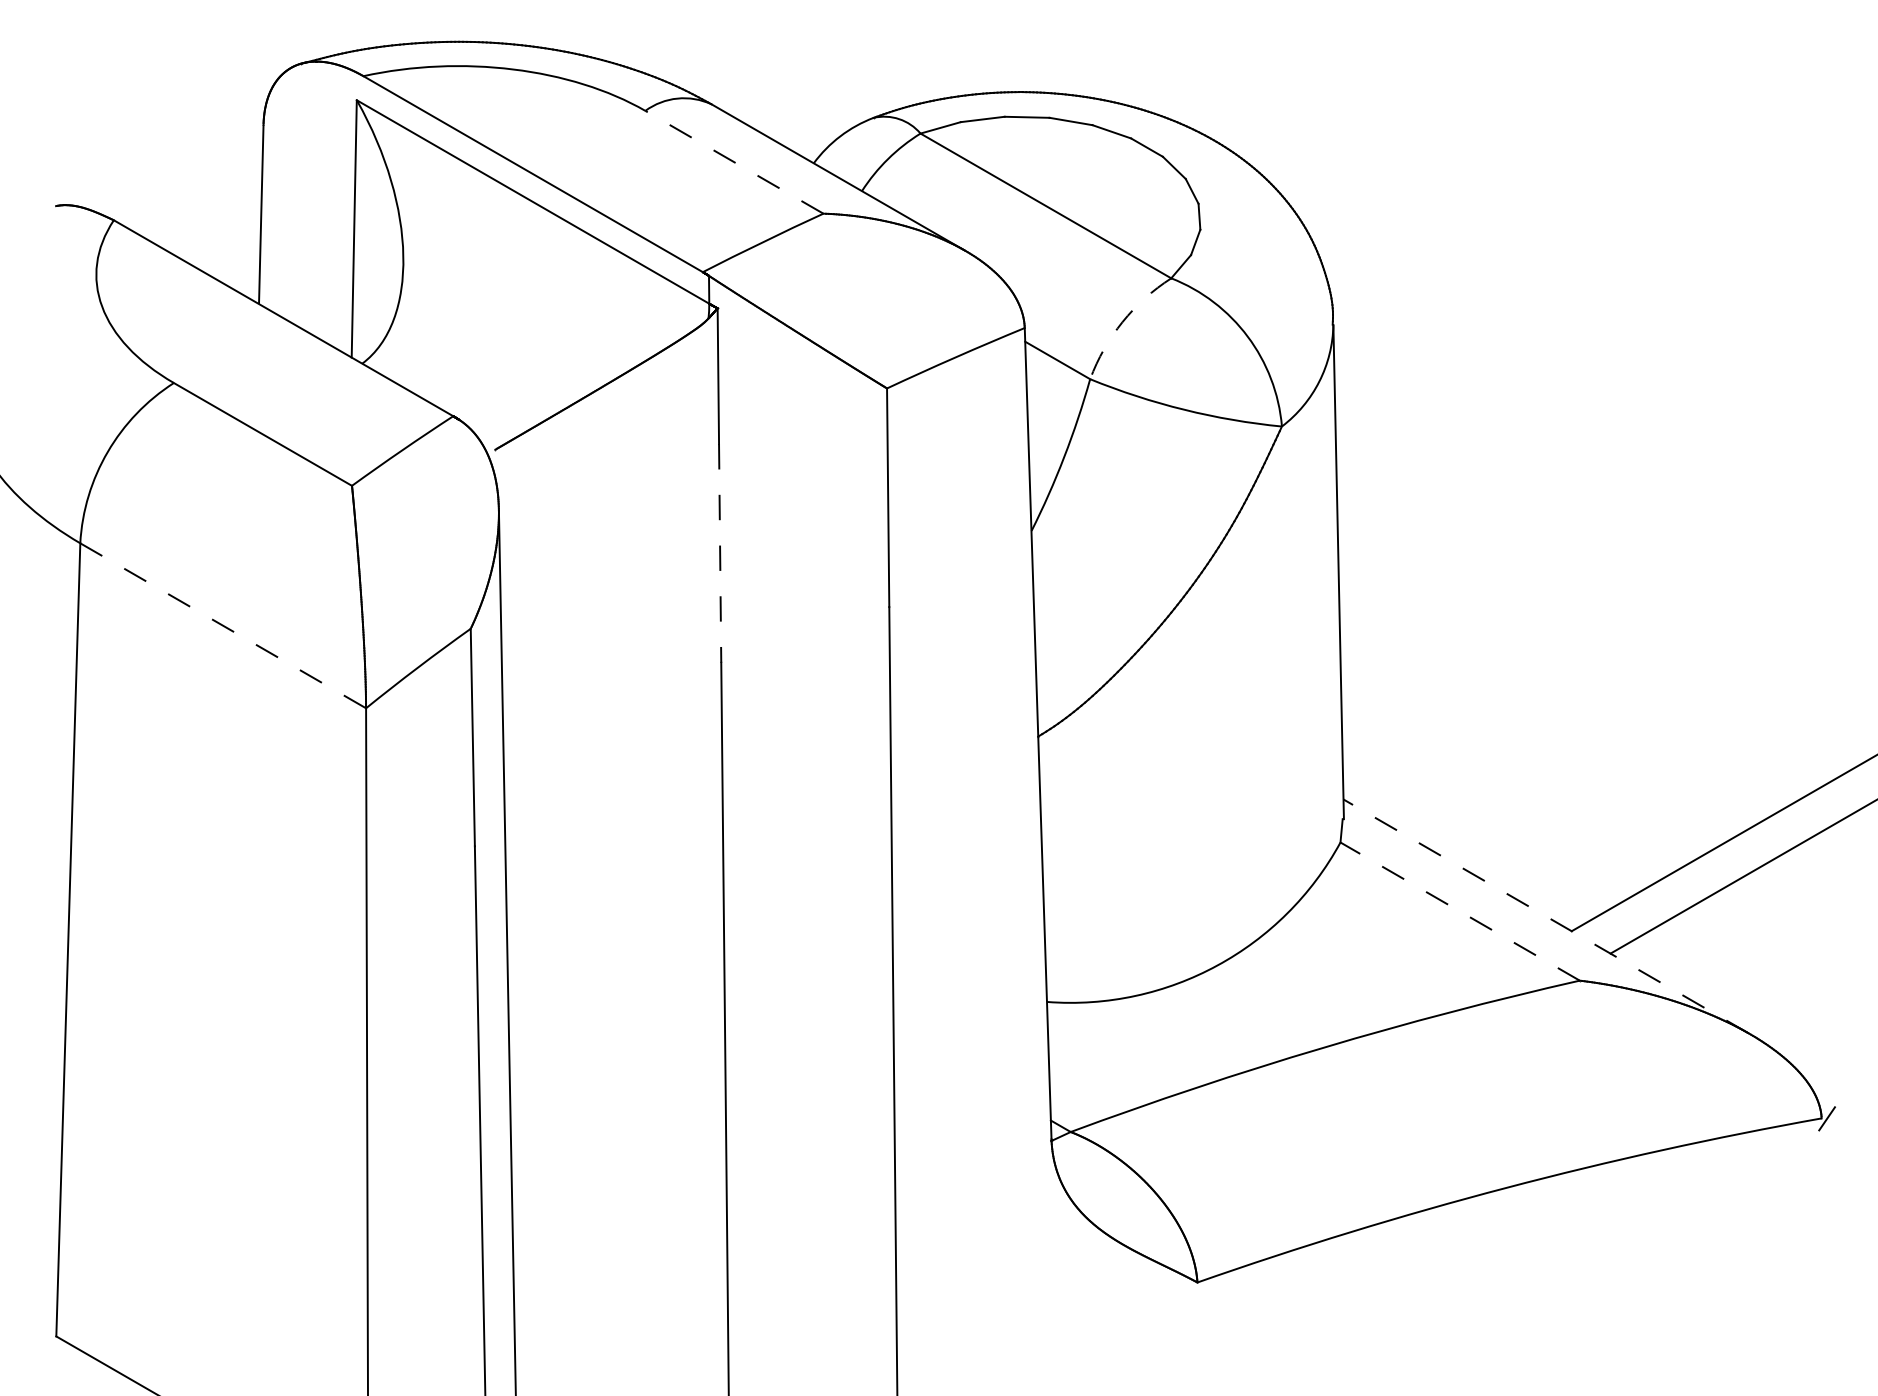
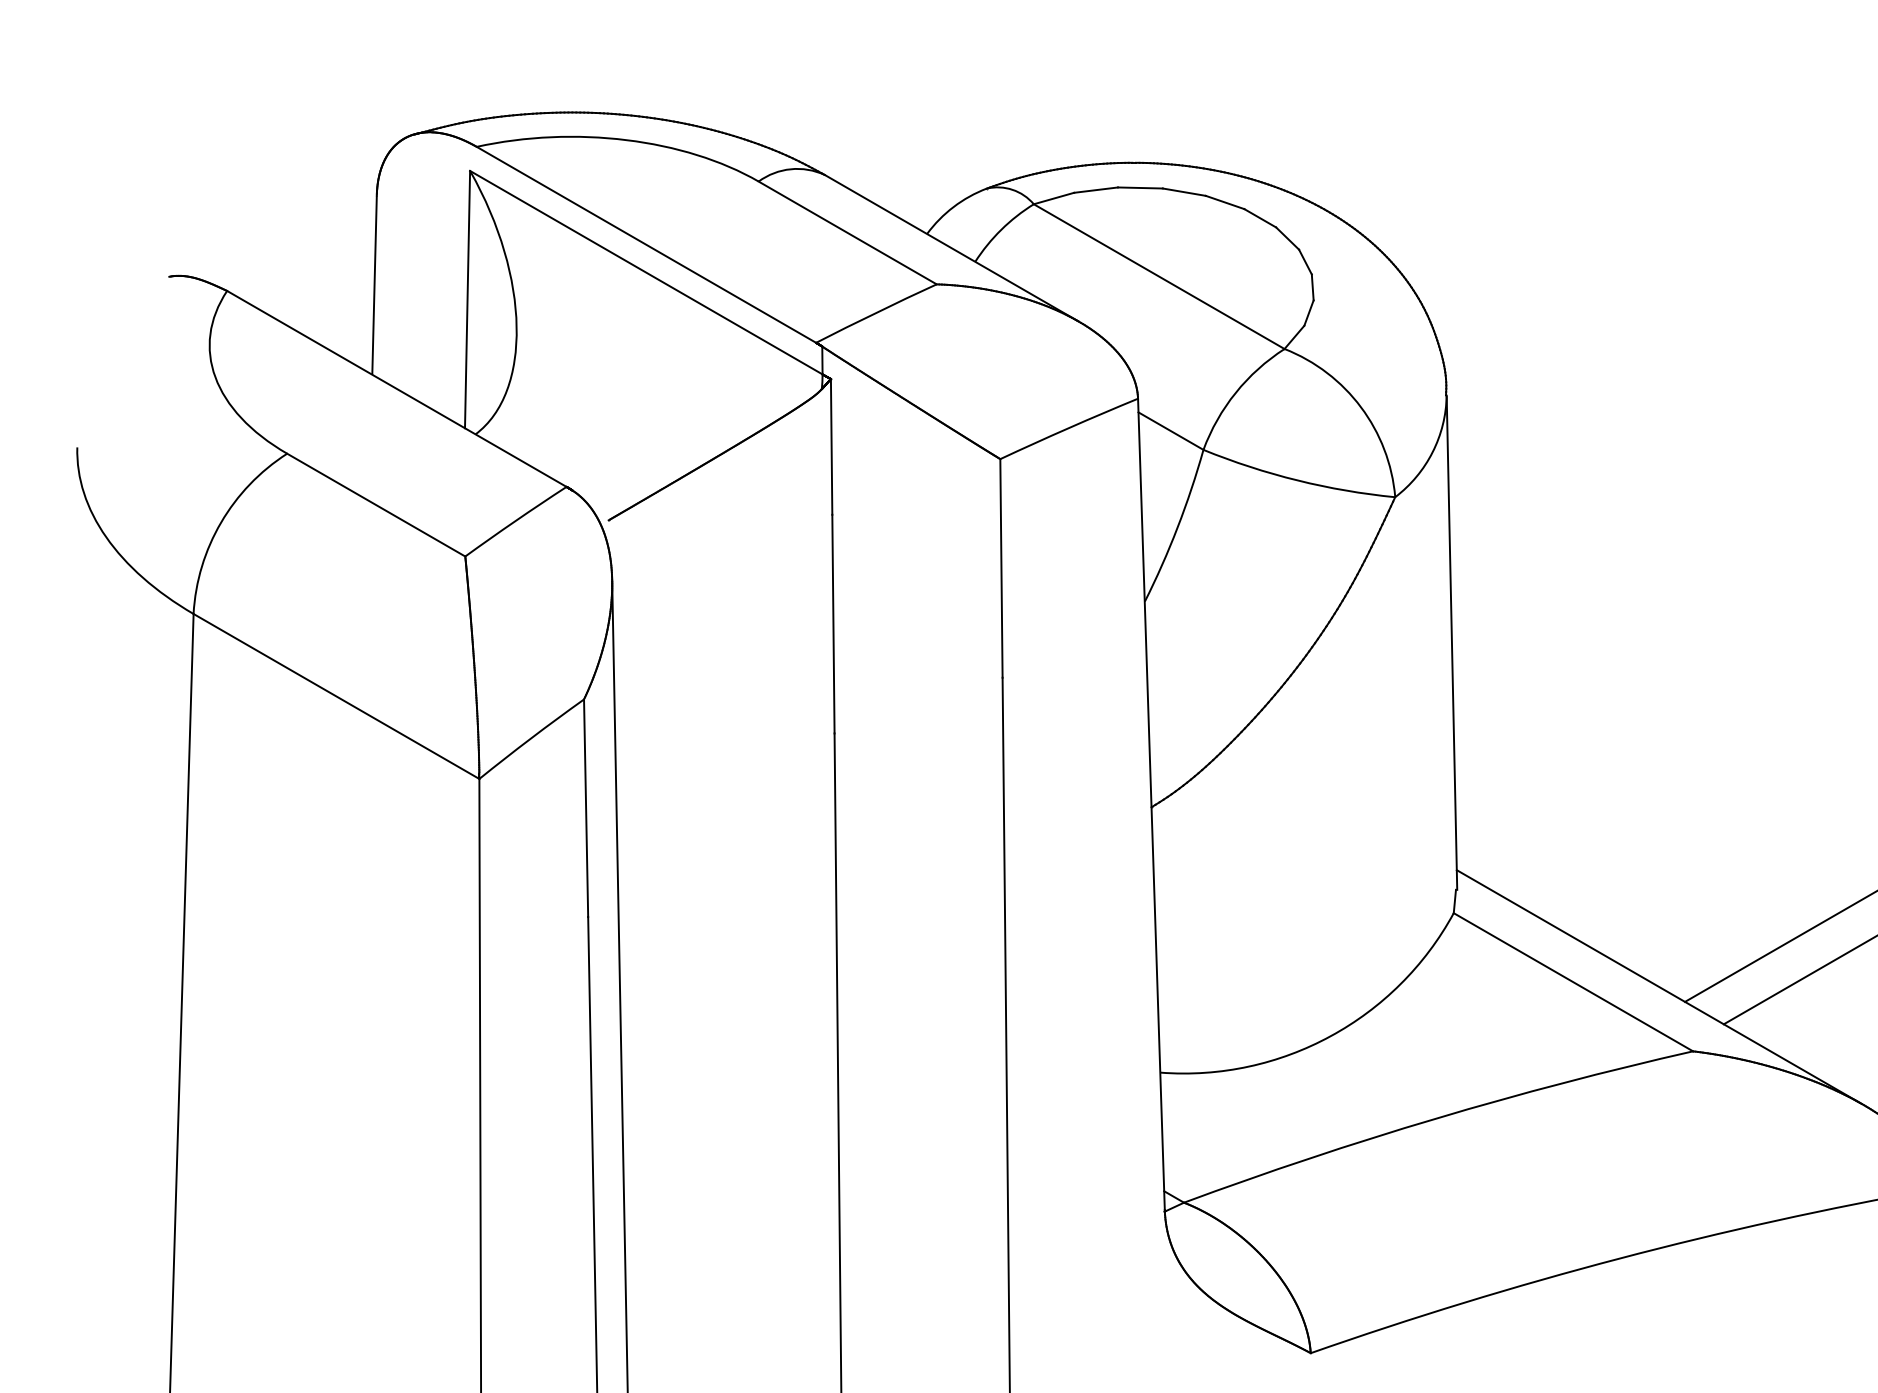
line: (734, 162) -> (847, 233), dashed -> solid
arc: (1122, 322) -> (1235, 393), dashed -> solid
line: (720, 553) -> (833, 624), dashed -> solid
line: (223, 625) -> (336, 696), dashed -> solid
line: (1459, 911) -> (1572, 982), dashed -> solid
line: (1545, 916) -> (1658, 987), dashed -> solid

